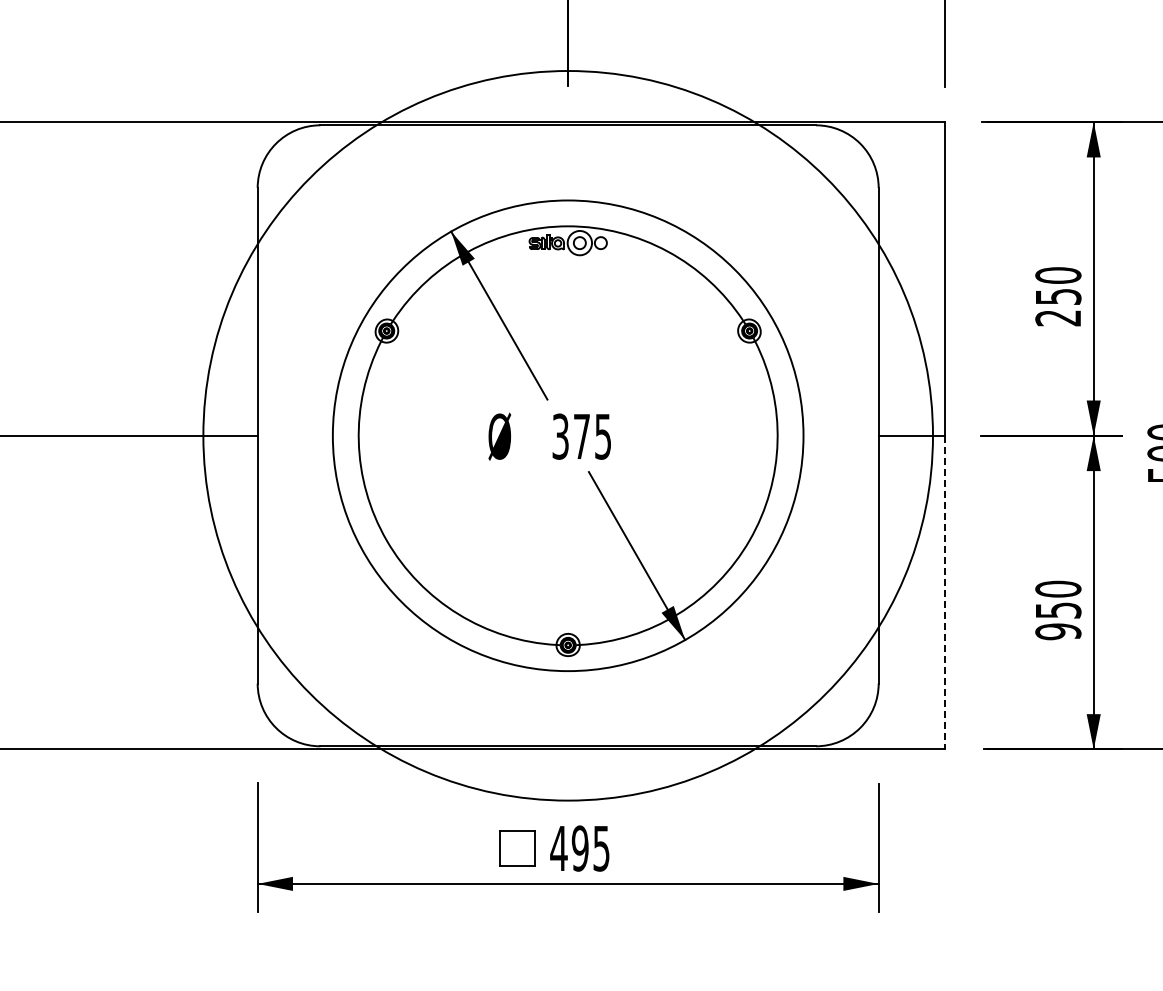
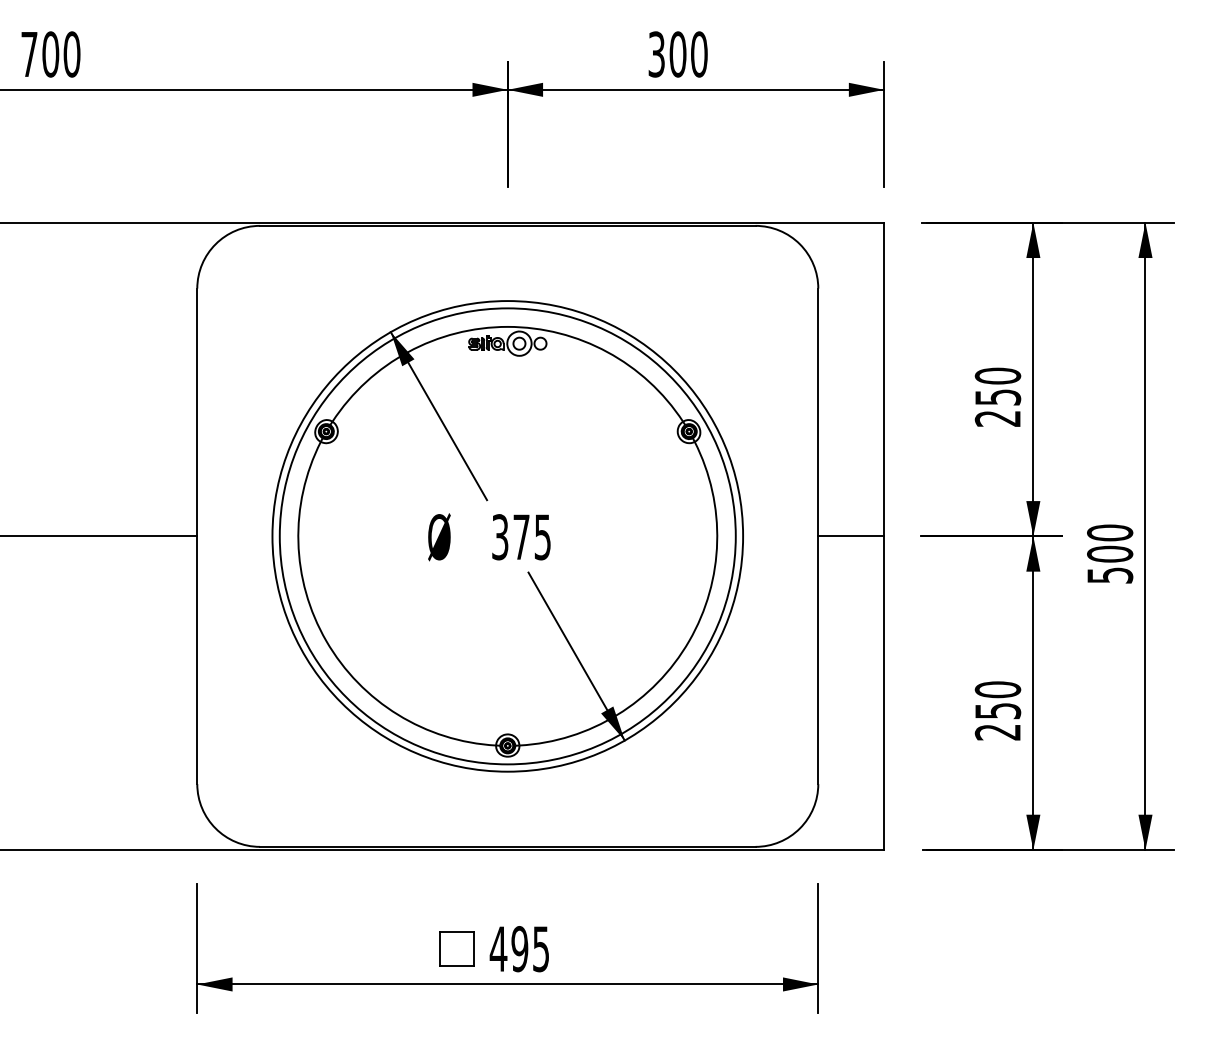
circle: (567, 435) -> (507, 536), size x0.62
line: (944, 592) -> (884, 693), dashed -> solid
text: (1058, 631) -> (998, 732), 950 -> 250

